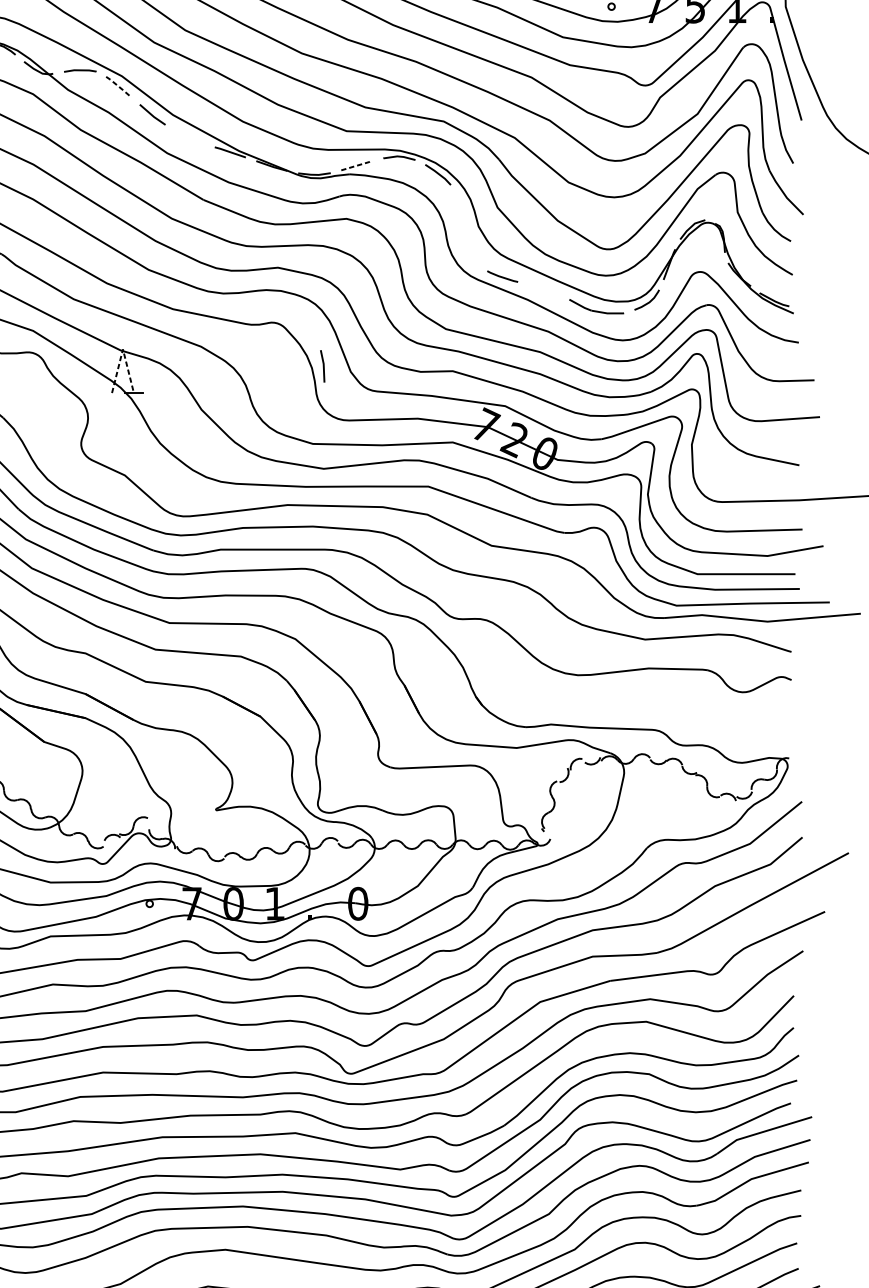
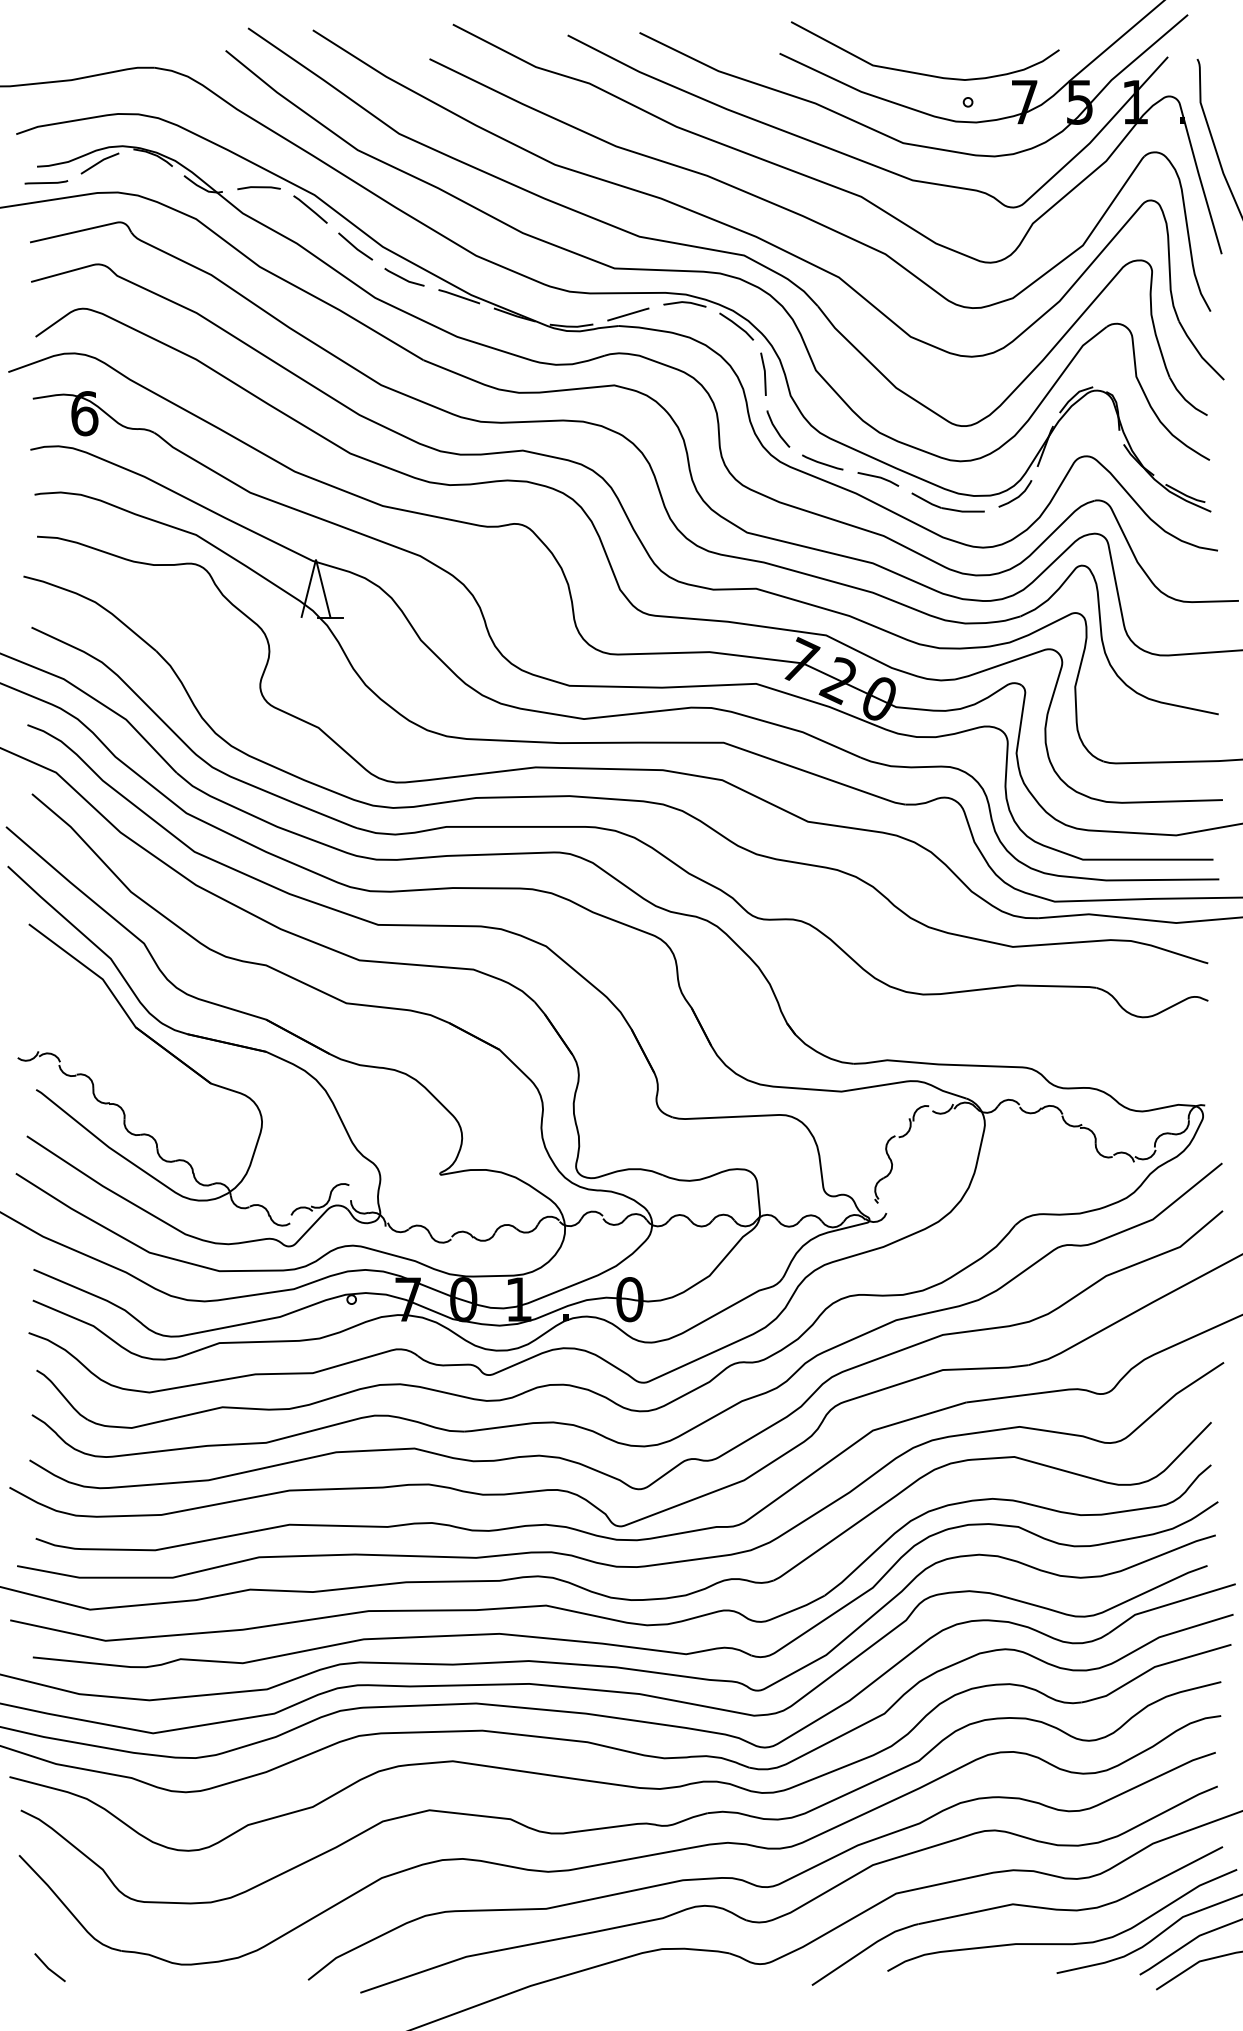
line: (119, 87) -> (311, 209), dashed -> solid
line: (188, 137) -> (403, 277), added
line: (357, 165) -> (629, 314), dashed -> solid
curve: (468, 251) -> (777, 429), added
line: (544, 288) -> (878, 478), added
line: (123, 349) -> (316, 559), dashed -> solid
line: (323, 365) -> (764, 373), moved

